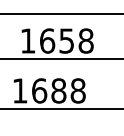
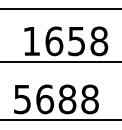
text: (19, 90) -> (21, 98), 1688 -> 5688

